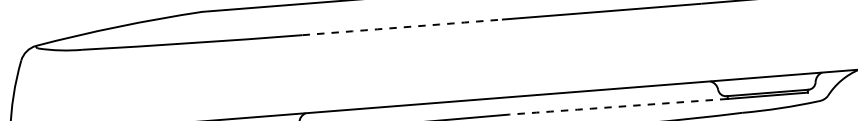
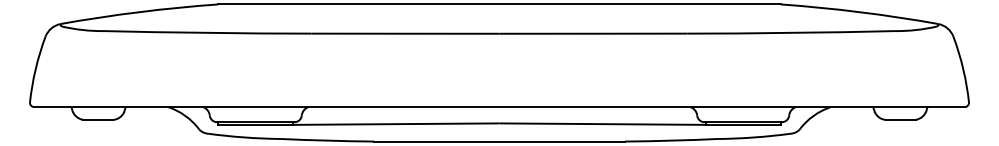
arc: (402, 27) -> (405, 33), dashed -> solid
arc: (618, 107) -> (602, 124), dashed -> solid

